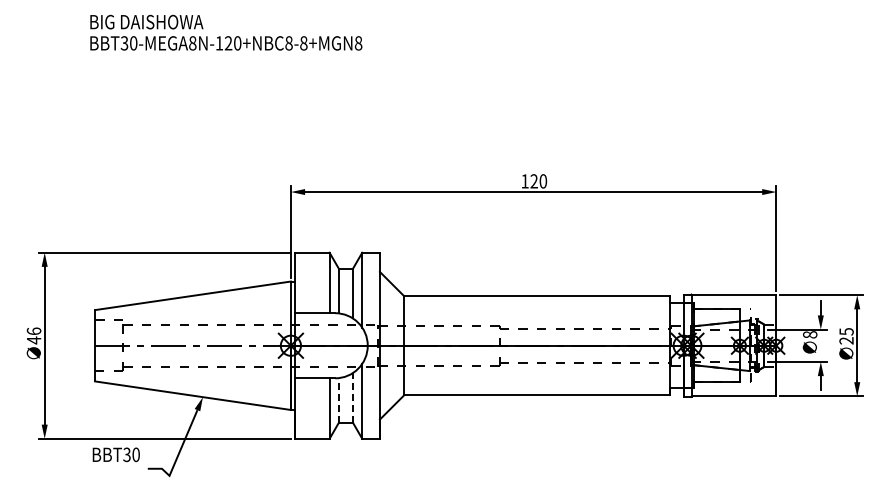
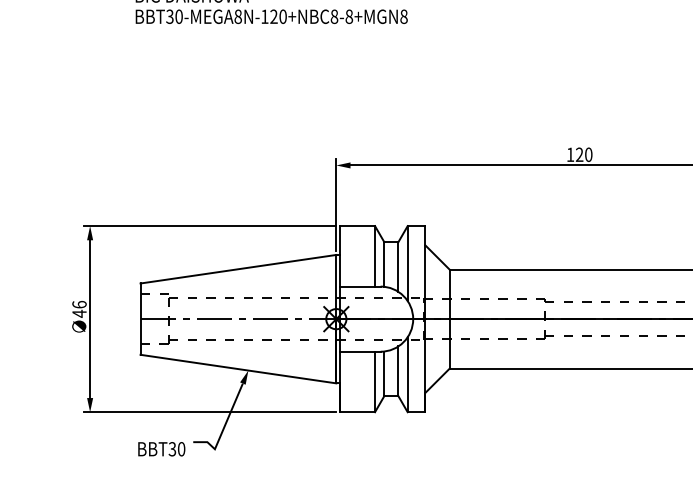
line: (352, 397) -> (397, 370), dashed -> solid
line: (338, 399) -> (383, 372), dashed -> solid
text: (115, 454) -> (160, 448), moved

